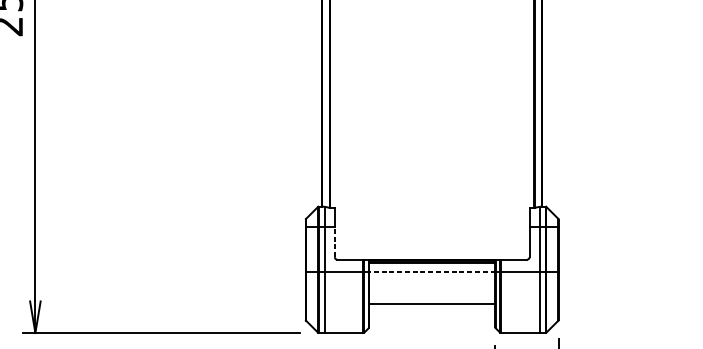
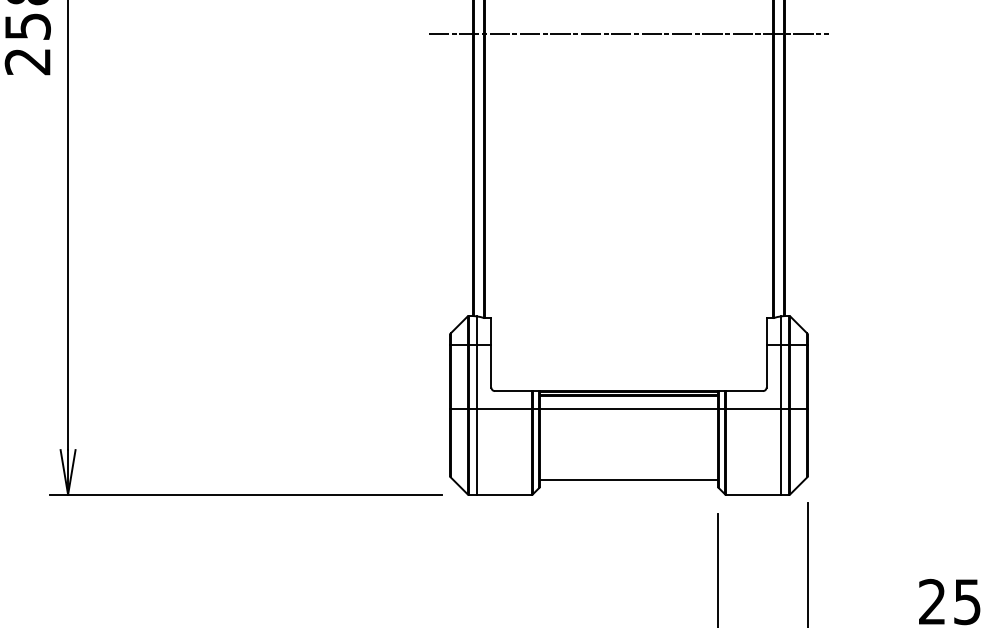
line: (431, 6) -> (628, 33), added
line: (334, 241) -> (491, 365), dashed -> solid
line: (431, 272) -> (628, 408), dashed -> solid
line: (431, 303) -> (628, 480), moved

